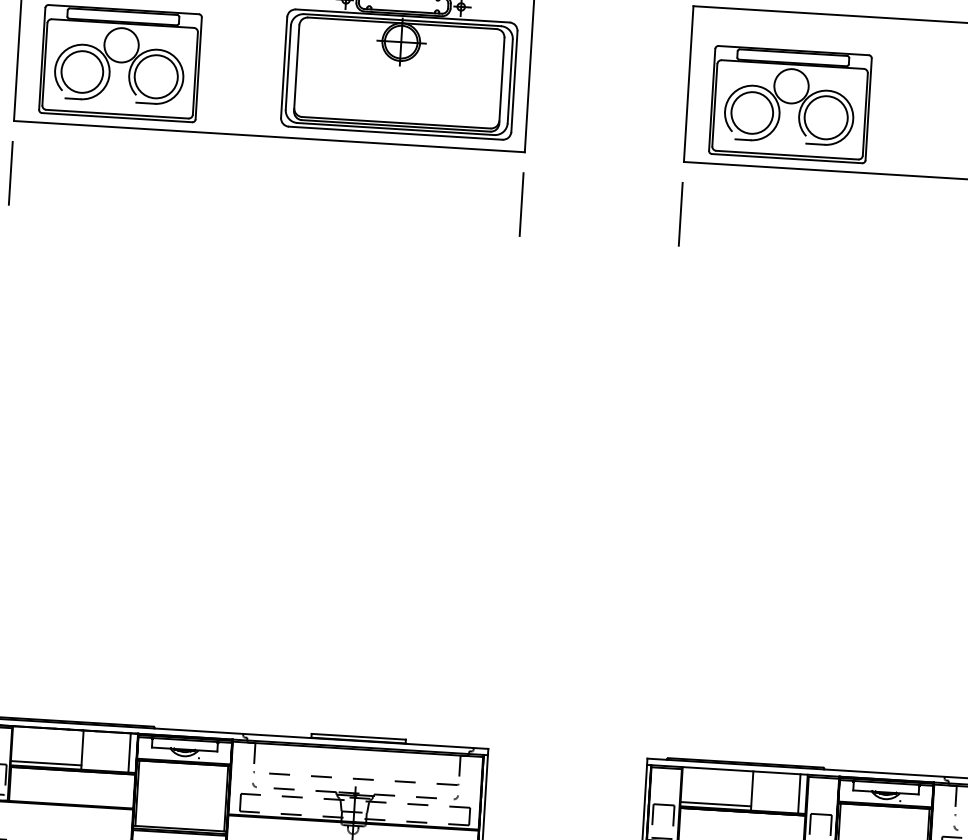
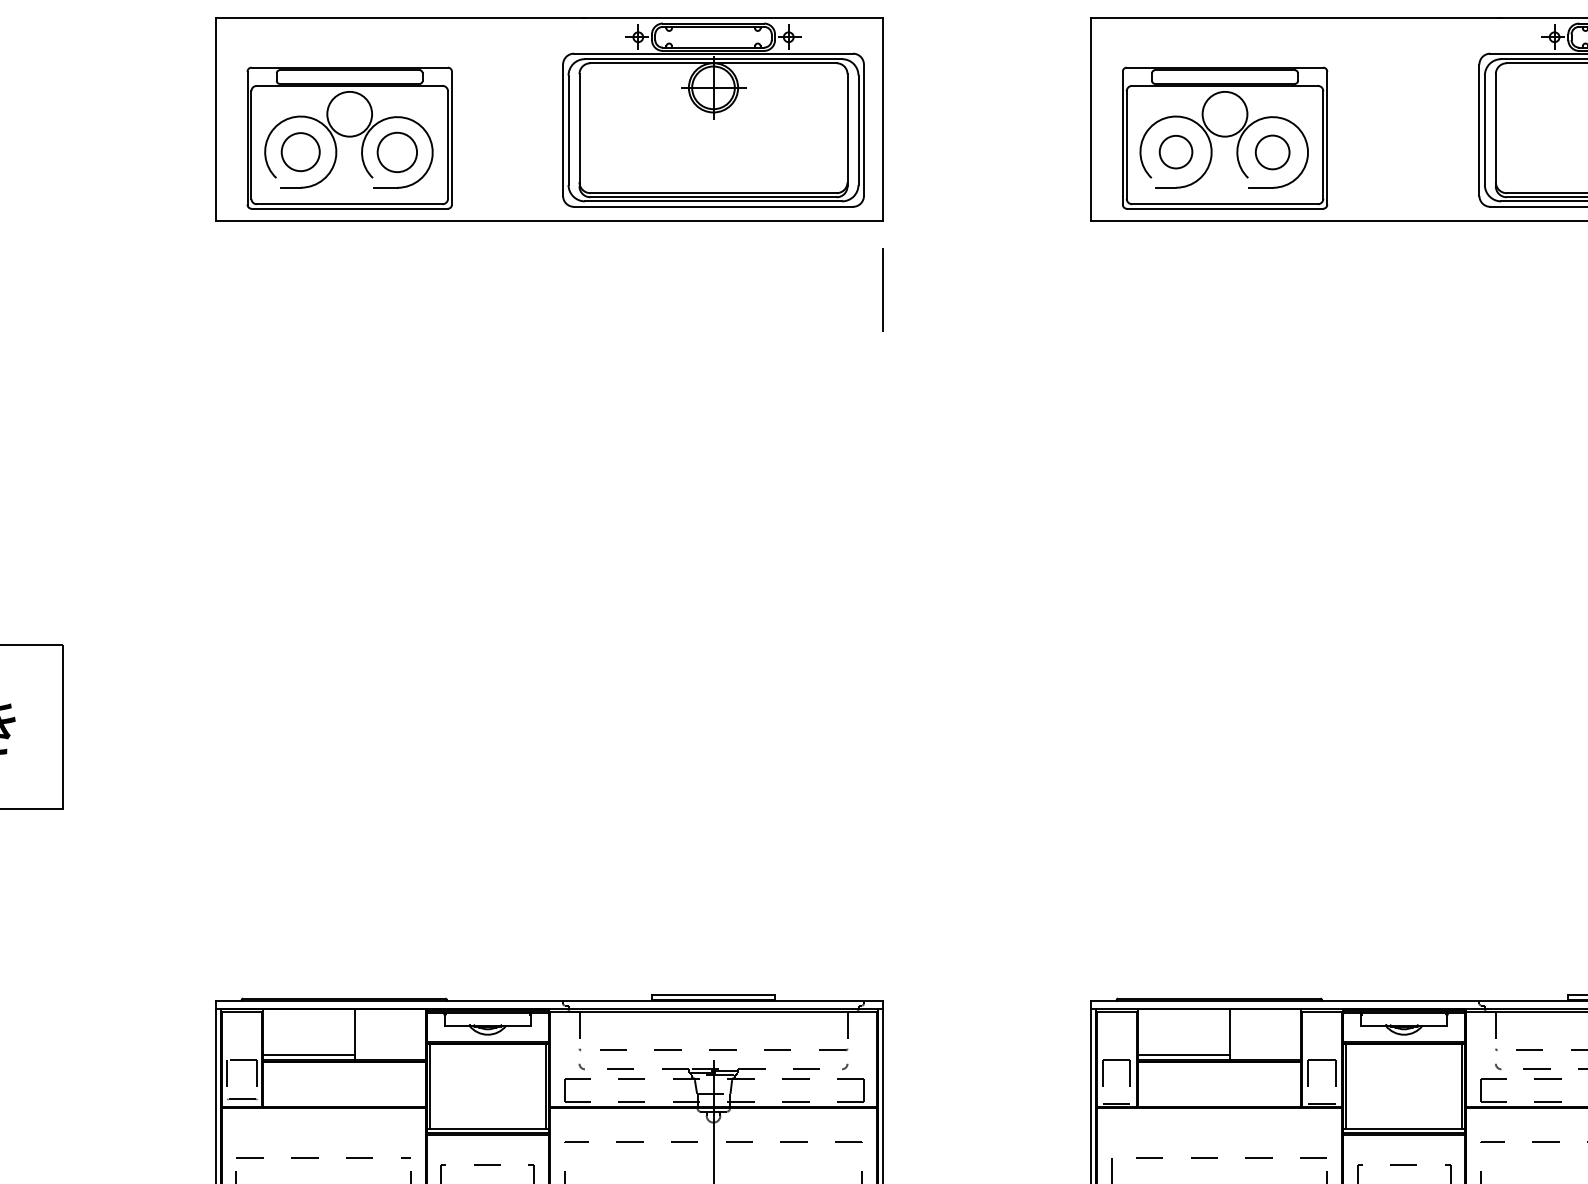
circle: (82, 71) -> (300, 151), size x0.7
circle: (156, 76) -> (397, 152), size x0.7
circle: (751, 112) -> (1175, 151), size x0.6
circle: (826, 117) -> (1272, 152), size x0.6
line: (10, 173) -> (215, 289), removed
line: (680, 214) -> (1090, 289), removed
line: (129, 752) -> (416, 1034), removed
line: (799, 793) -> (1291, 1034), removed

